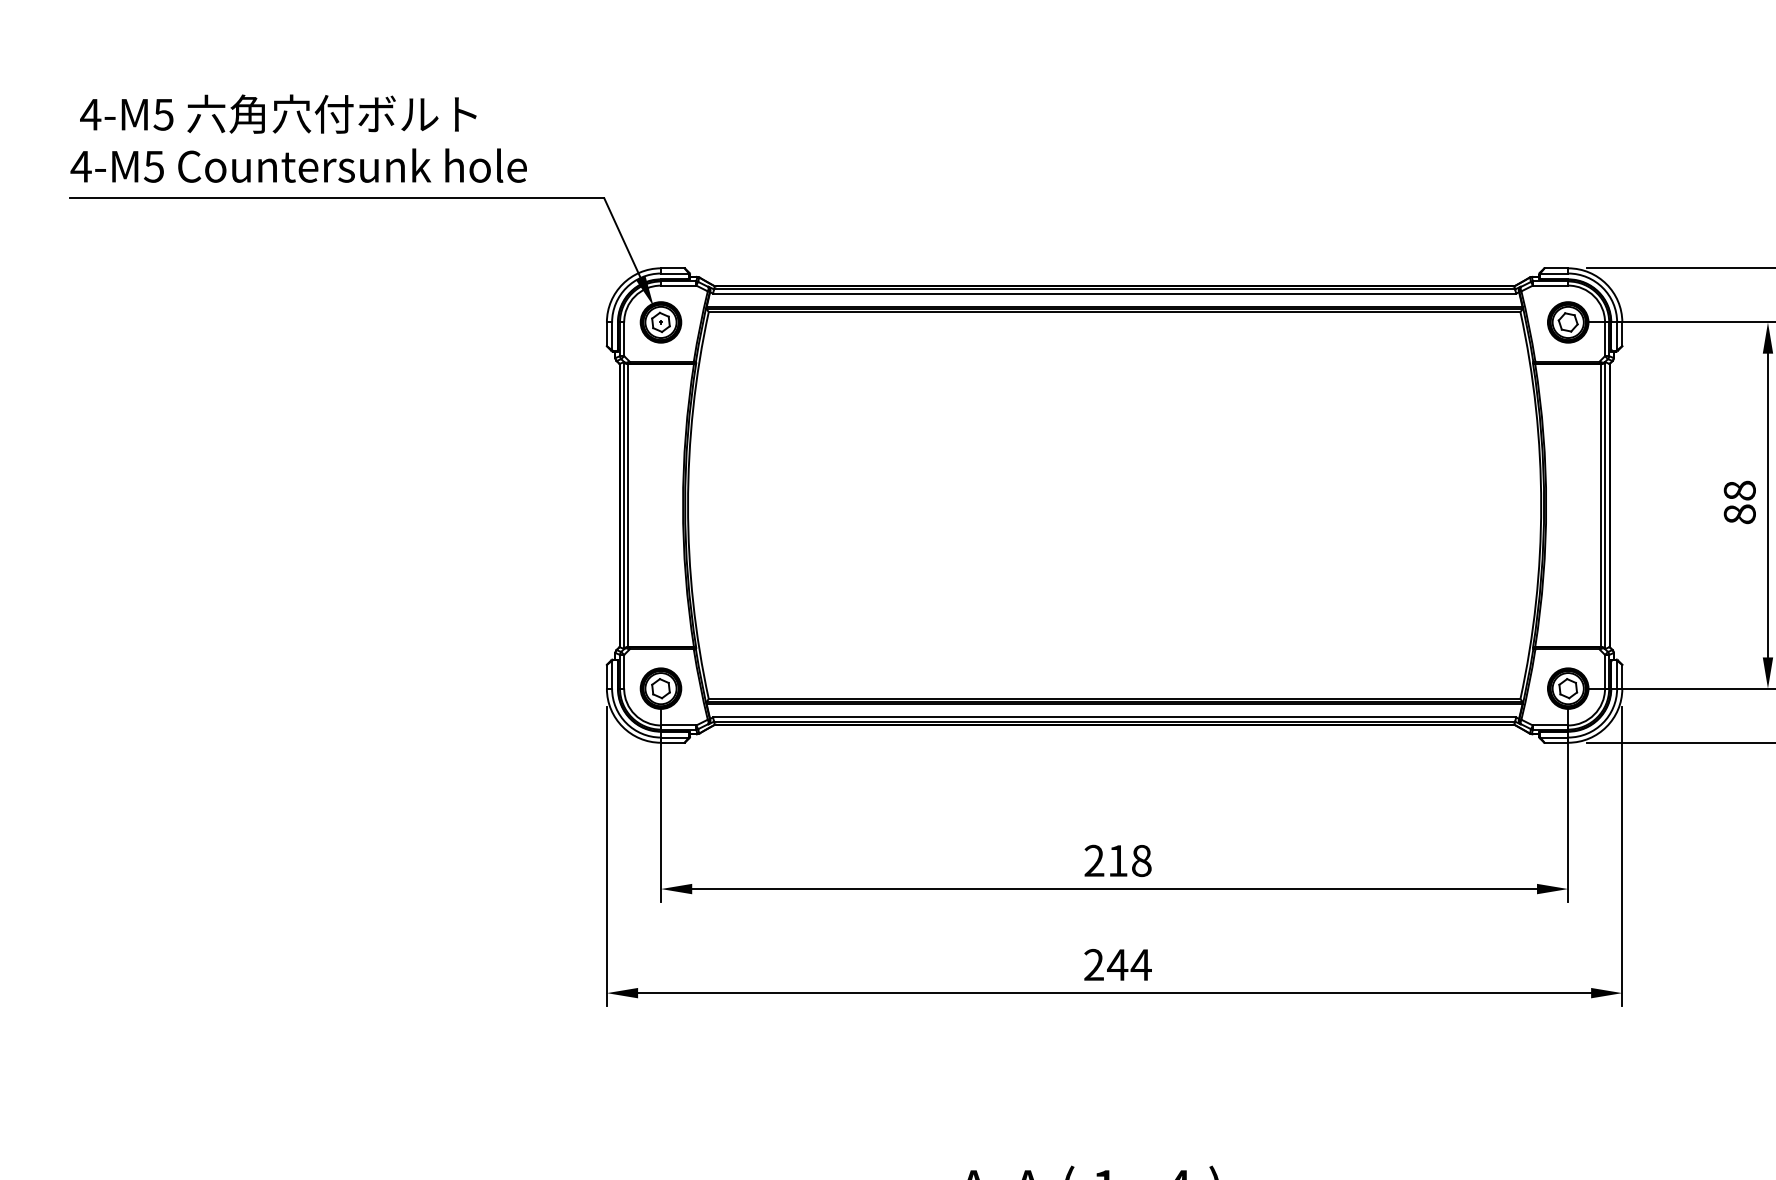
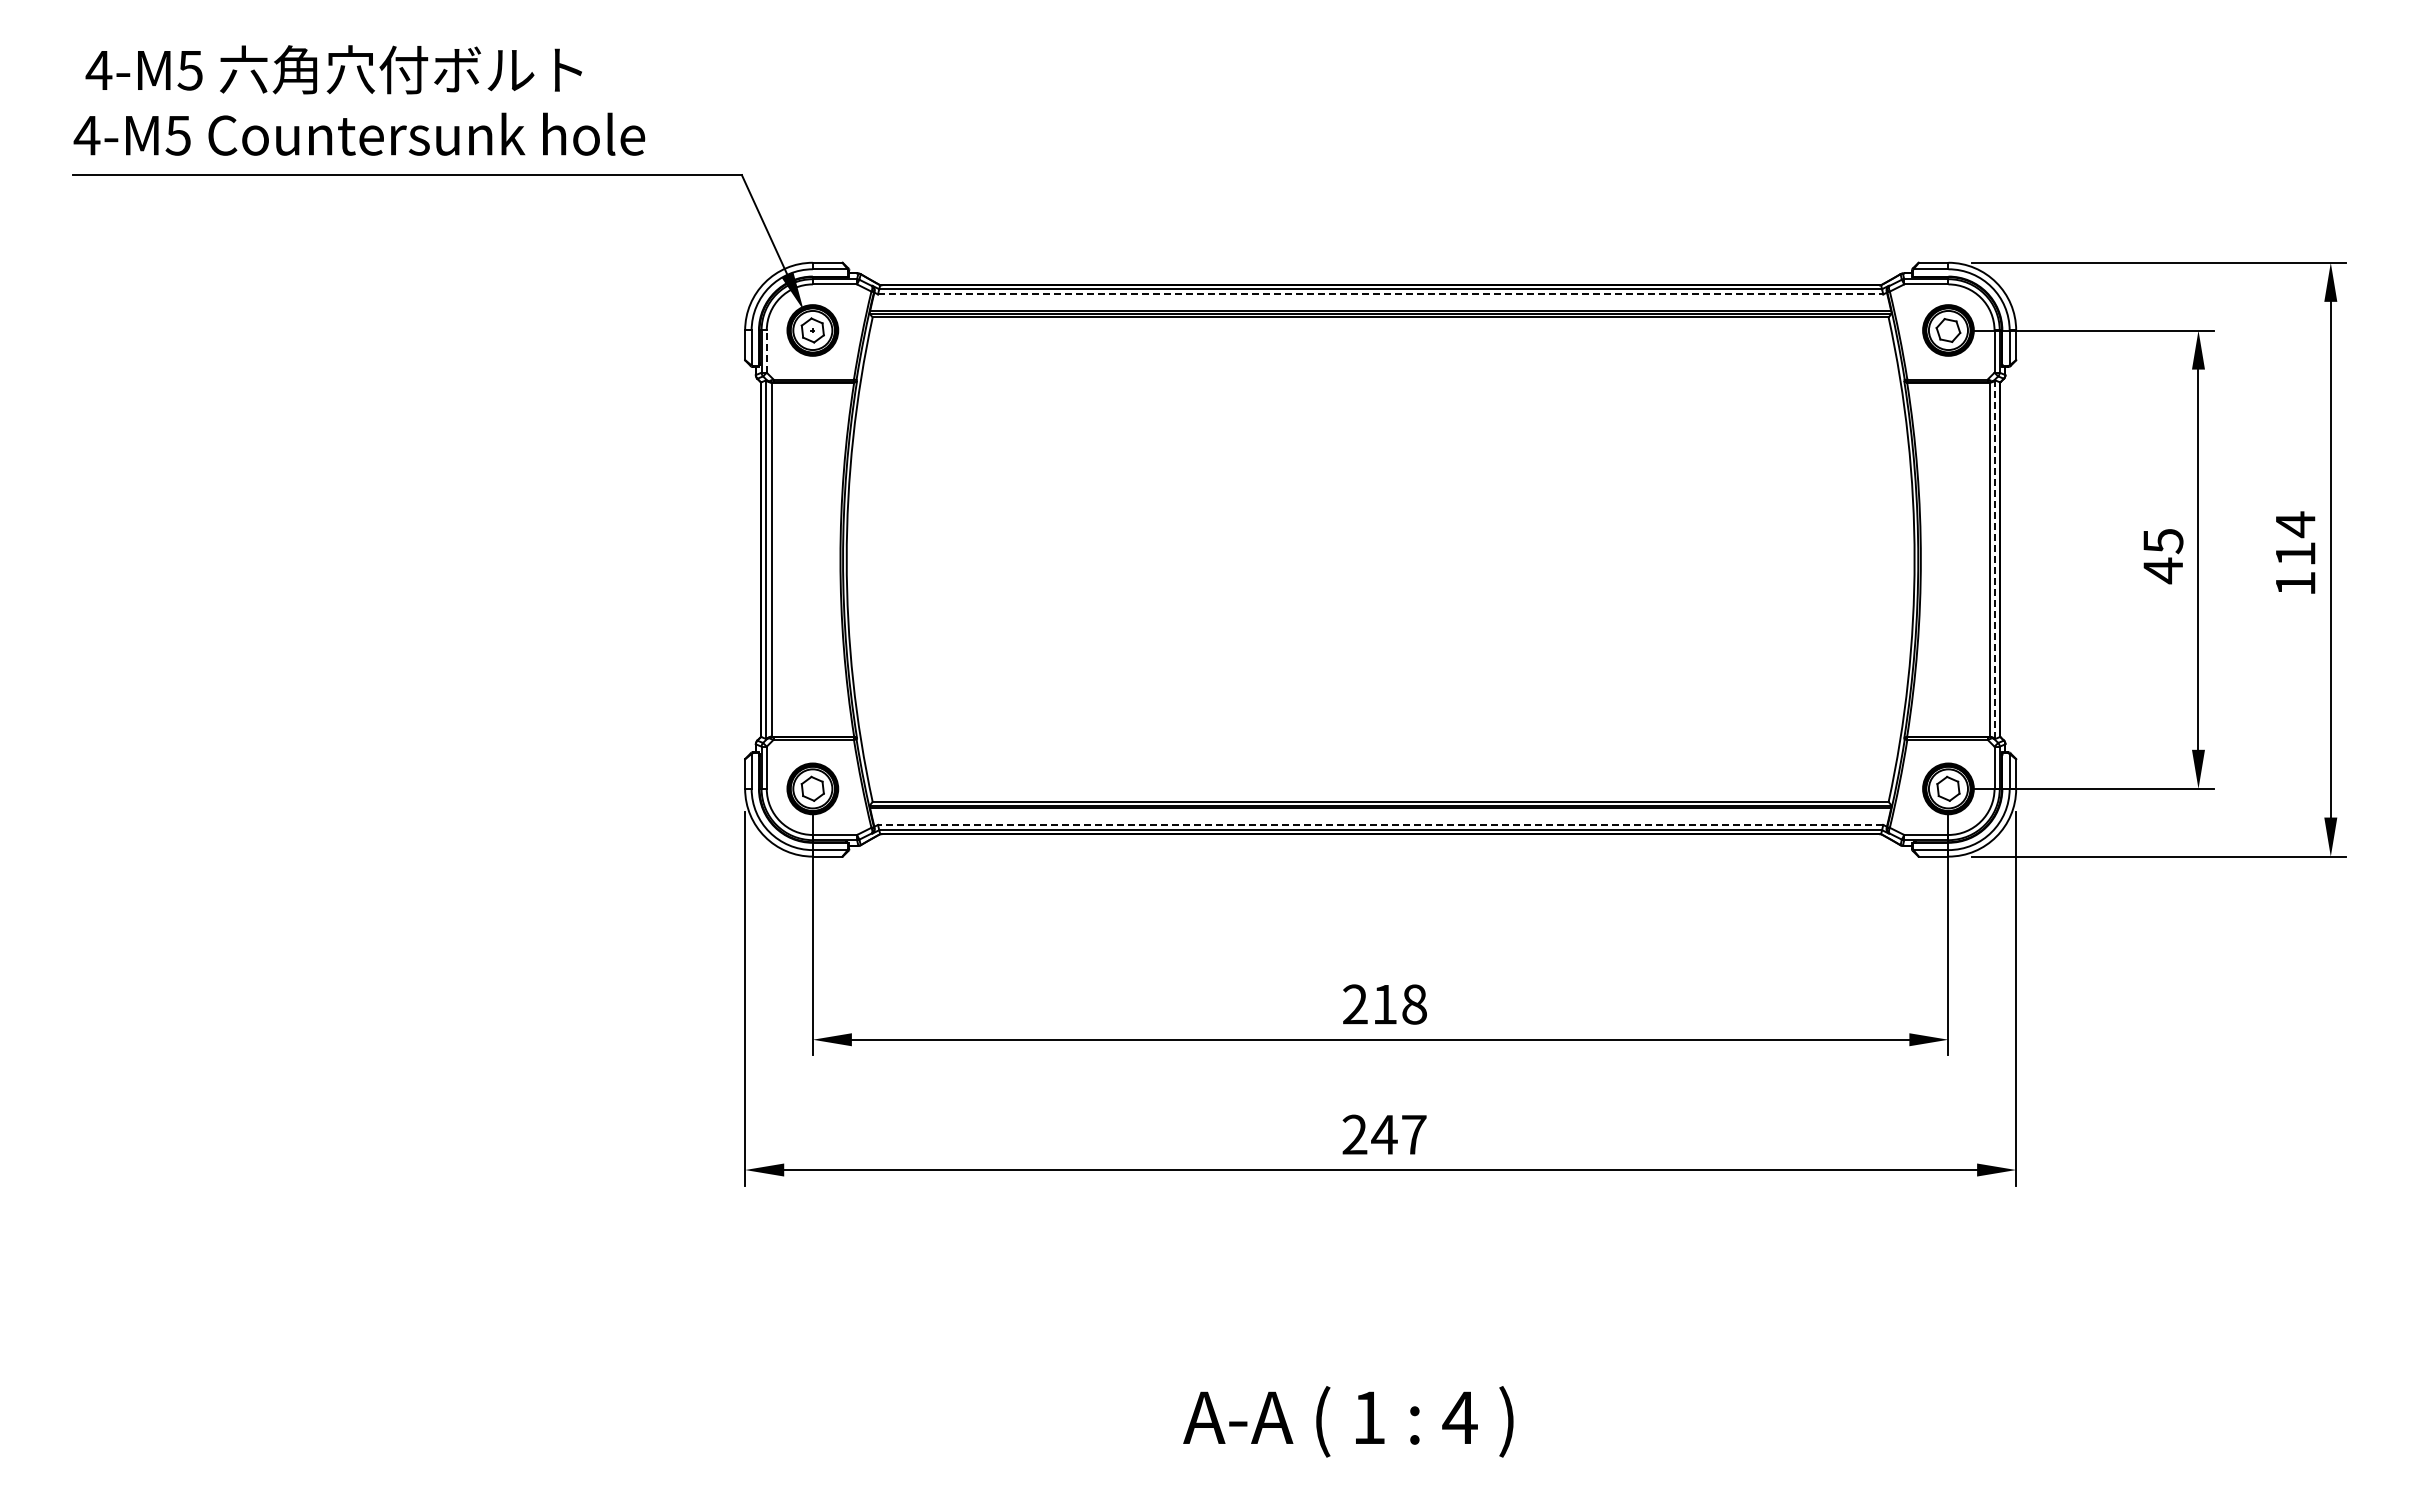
line: (1114, 293) -> (1380, 294), solid -> dashed
line: (623, 339) -> (766, 351), solid -> dashed
text: (1740, 502) -> (2163, 556), 88 -> 45
line: (1605, 505) -> (1994, 559), solid -> dashed
line: (1114, 717) -> (1380, 824), solid -> dashed
text: (1140, 964) -> (1413, 1134), 244 -> 247

